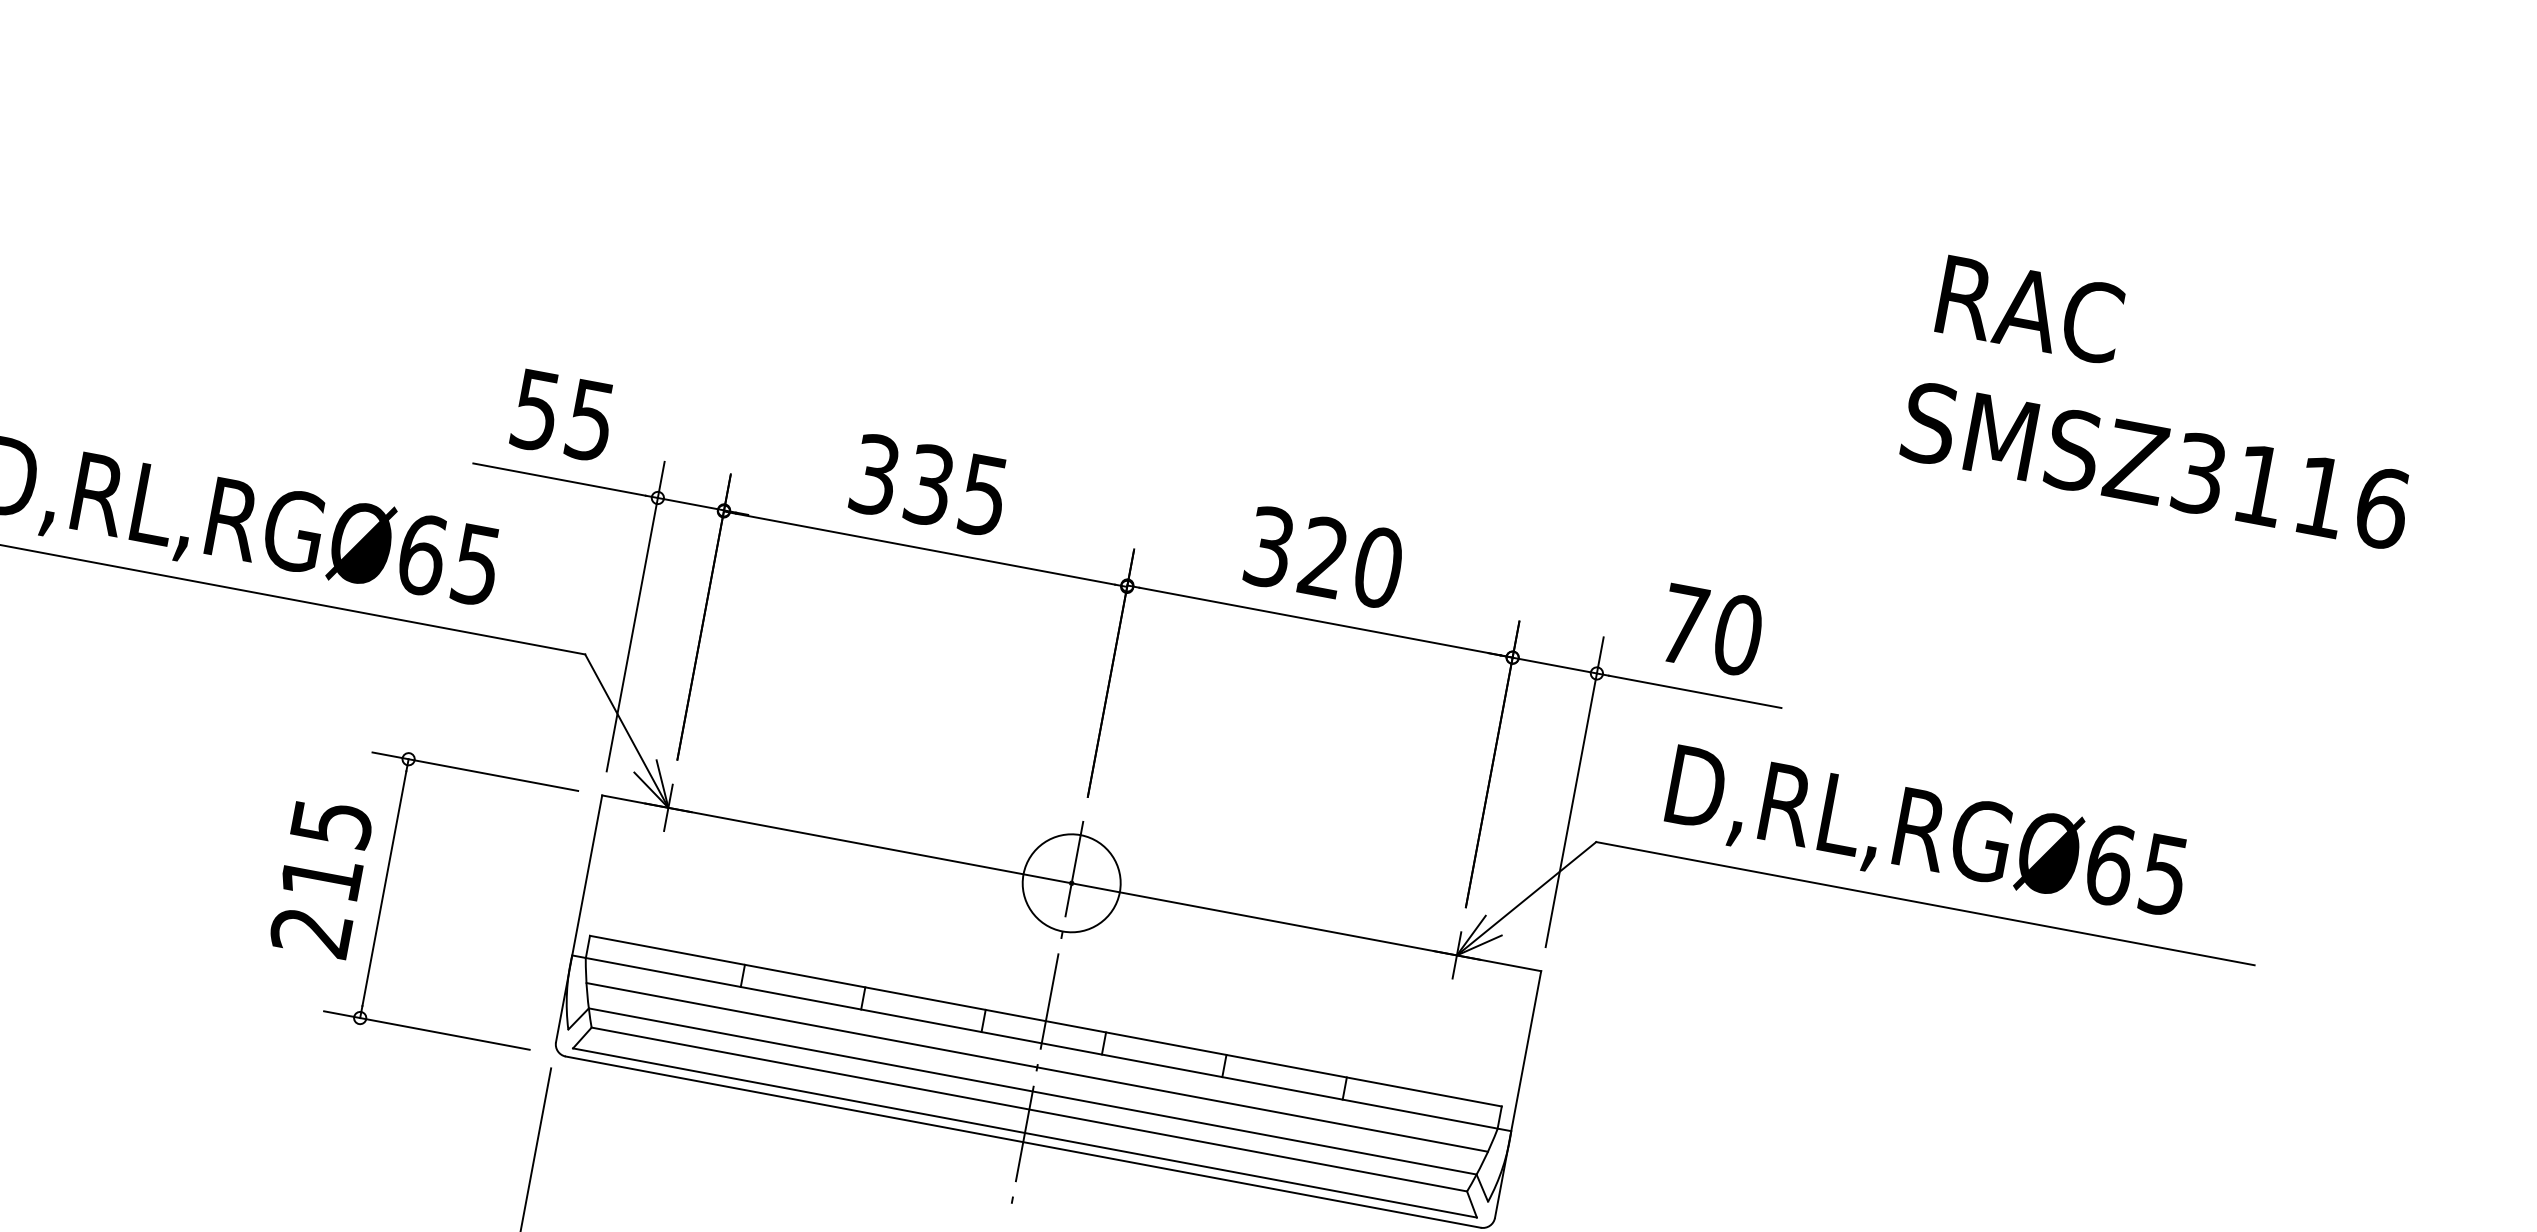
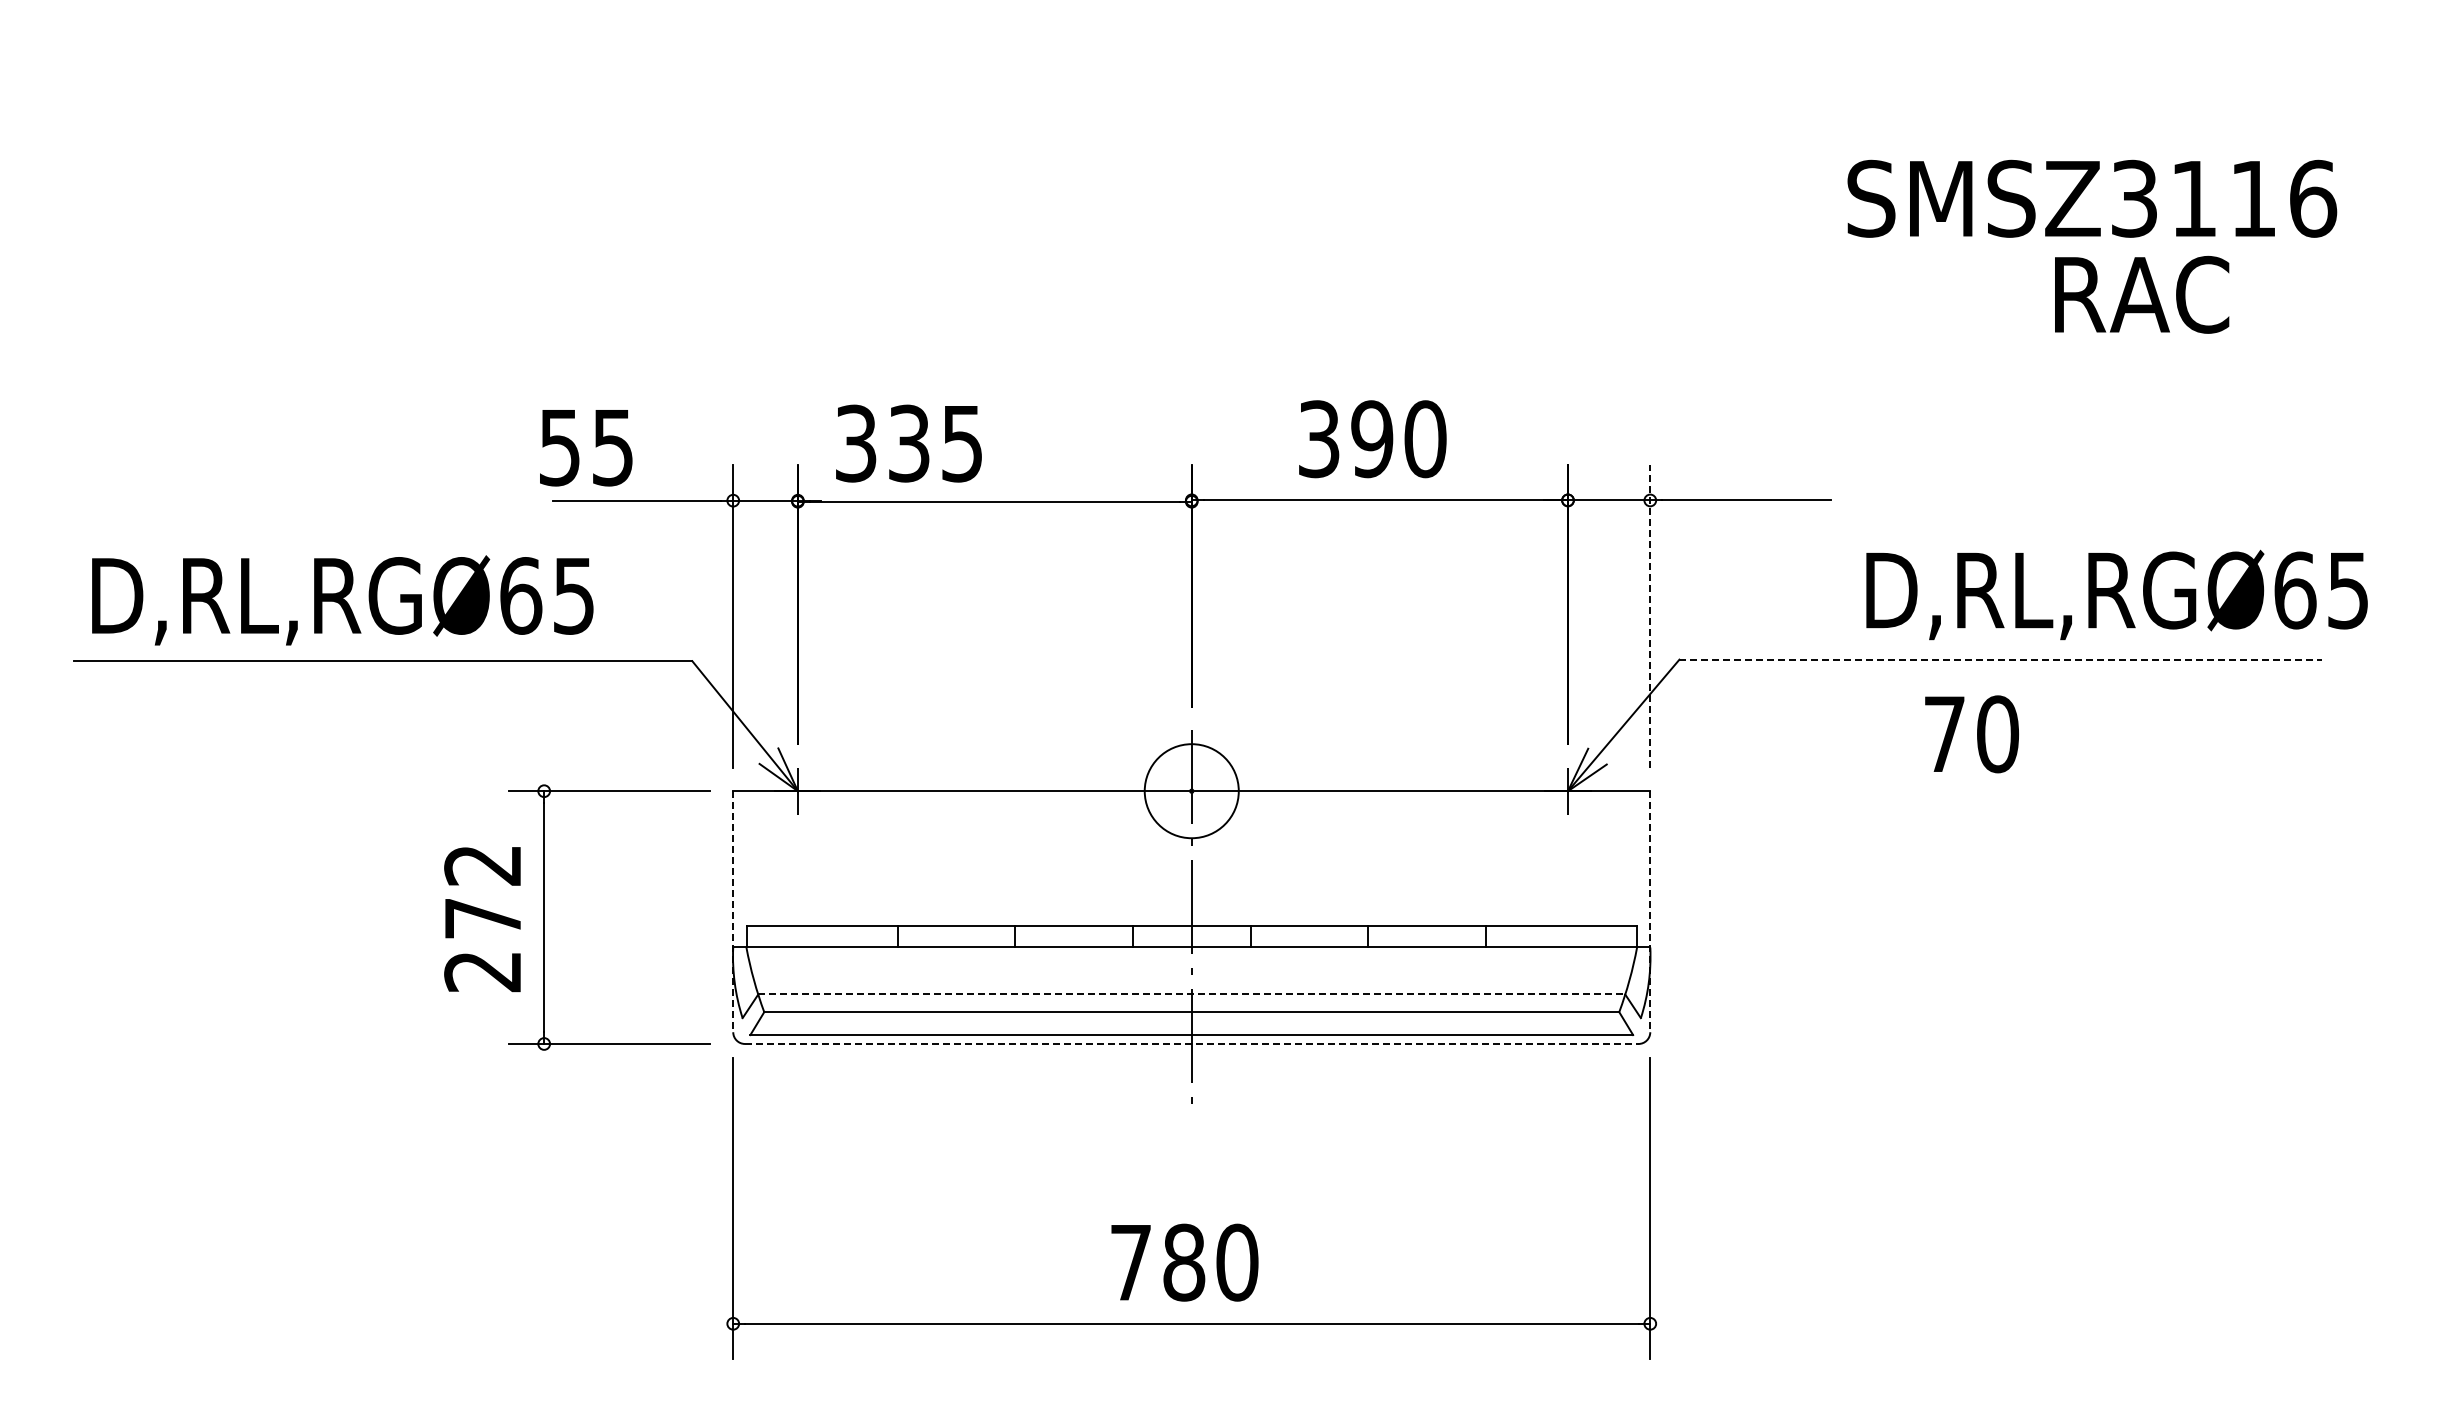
text: (2030, 309) -> (2142, 294), moved
text: (563, 416) -> (586, 448), moved
text: (2156, 465) -> (2092, 198), moved
text: (928, 484) -> (908, 443), moved
text: (1324, 557) -> (1372, 439), 320 -> 390
text: (1711, 630) -> (1971, 734), moved
line: (1575, 791) -> (1650, 615), solid -> dashed
text: (1926, 834) -> (2116, 594), moved
text: (327, 851) -> (483, 892), 215 -> 272
line: (1926, 903) -> (2001, 659), solid -> dashed
line: (579, 918) -> (733, 911), solid -> dashed
line: (1037, 1066) -> (1191, 970), removed
line: (1033, 1091) -> (1192, 994), solid -> dashed
line: (1518, 1094) -> (1650, 911), solid -> dashed
line: (1023, 1141) -> (1191, 1043), solid -> dashed

